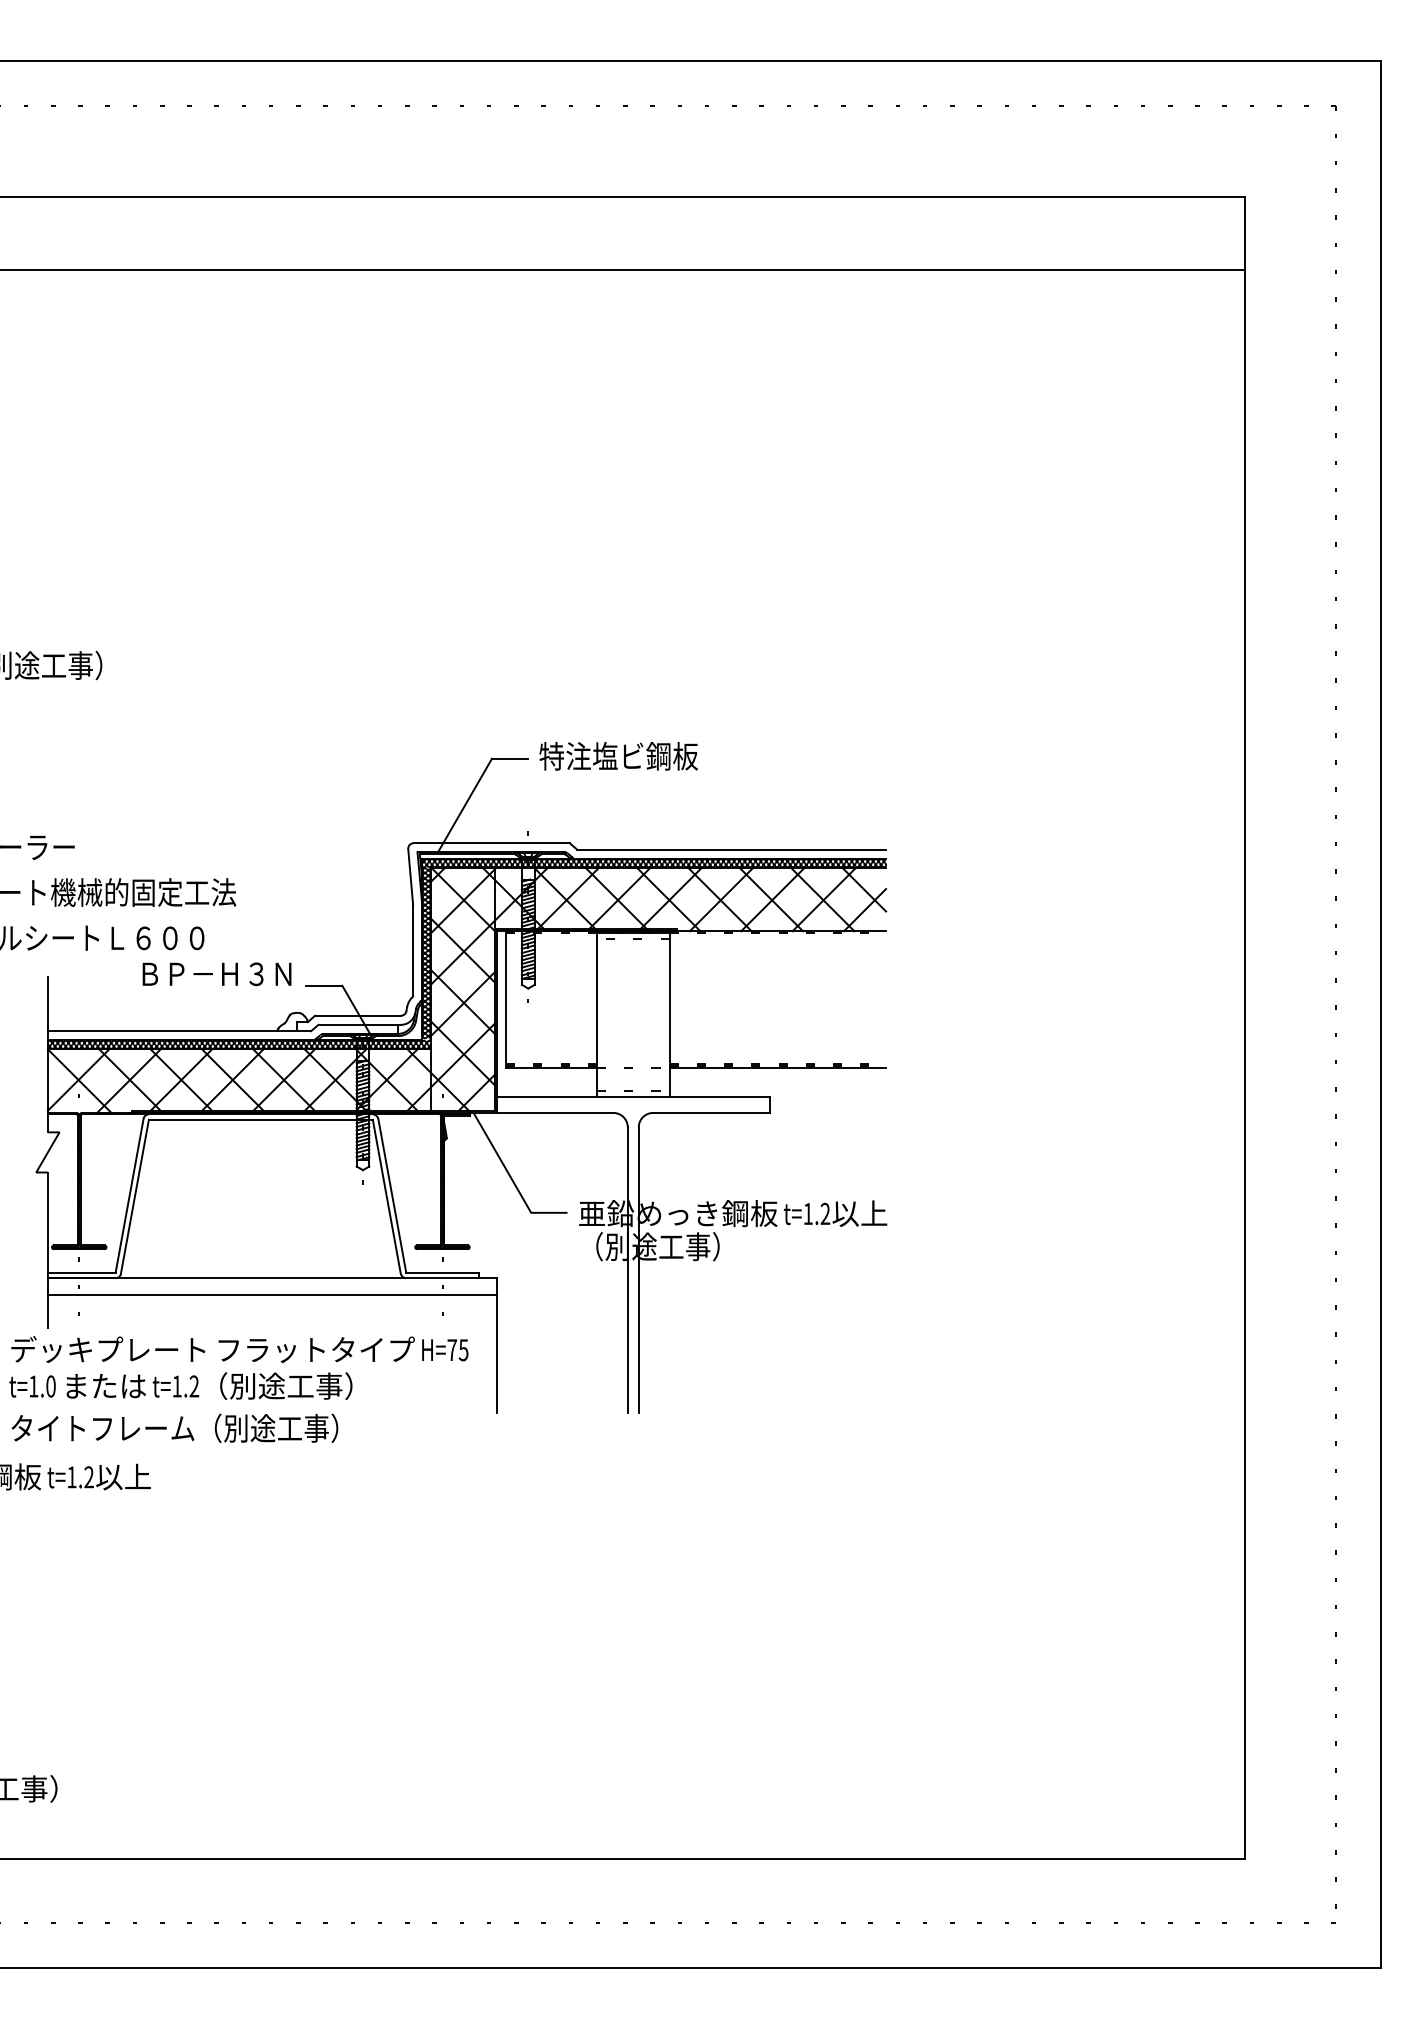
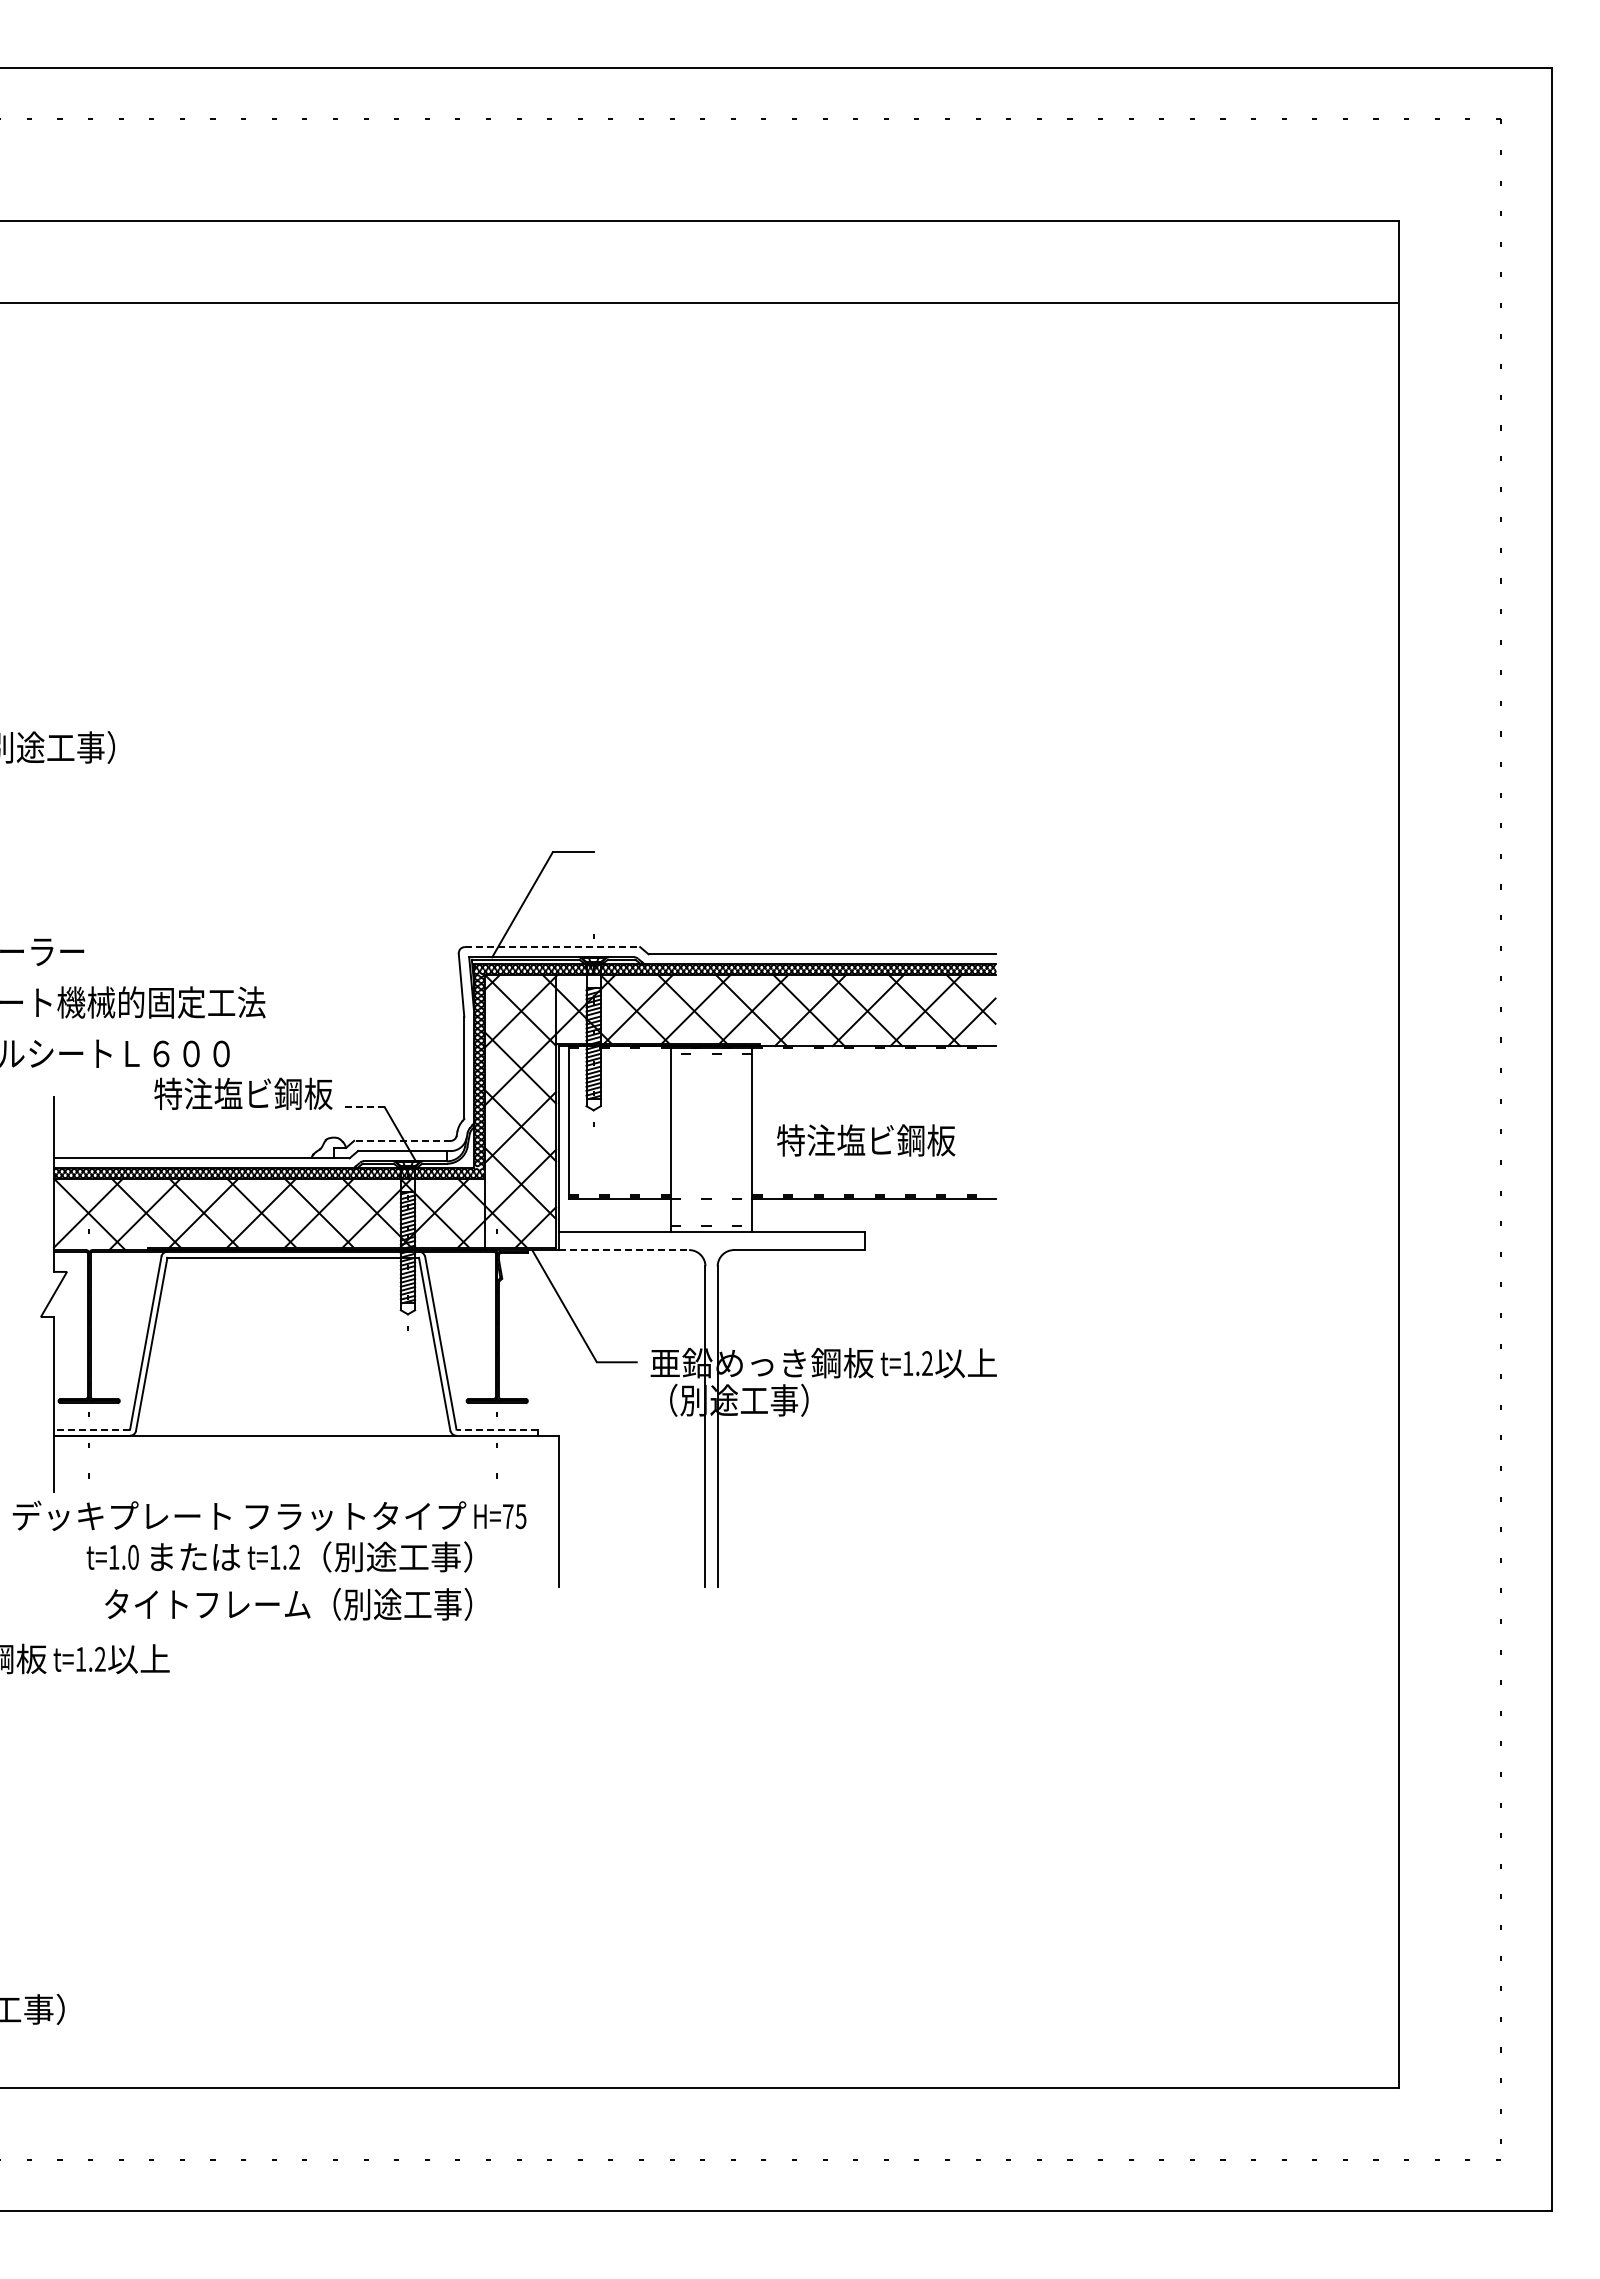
text: (618, 756) -> (866, 1140), moved
line: (491, 843) -> (552, 947), solid -> dashed
text: (216, 973) -> (243, 1093), ＢＰ－Ｈ３Ｎ -> 特注塩ビ鋼板
line: (323, 986) -> (363, 1107), solid -> dashed
line: (357, 1015) -> (401, 1140), solid -> dashed
line: (555, 1113) -> (624, 1250), solid -> dashed
line: (81, 1272) -> (91, 1429), solid -> dashed
line: (442, 1272) -> (497, 1429), solid -> dashed
line: (272, 1294) -> (306, 1454), removed
text: (180, 1385) -> (279, 1556), moved
text: (174, 1427) -> (288, 1603), moved

